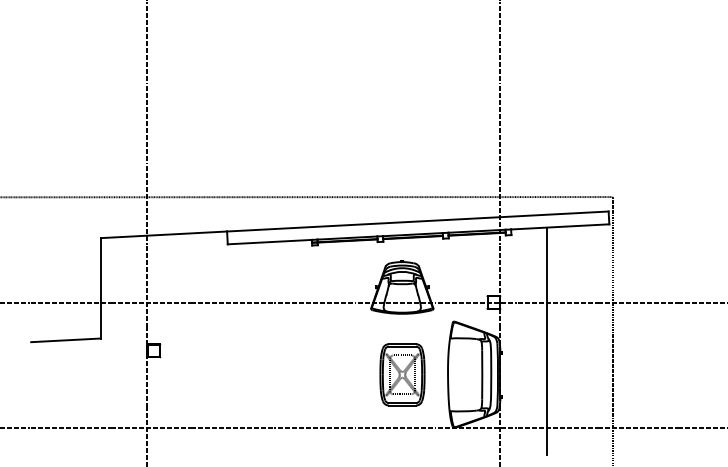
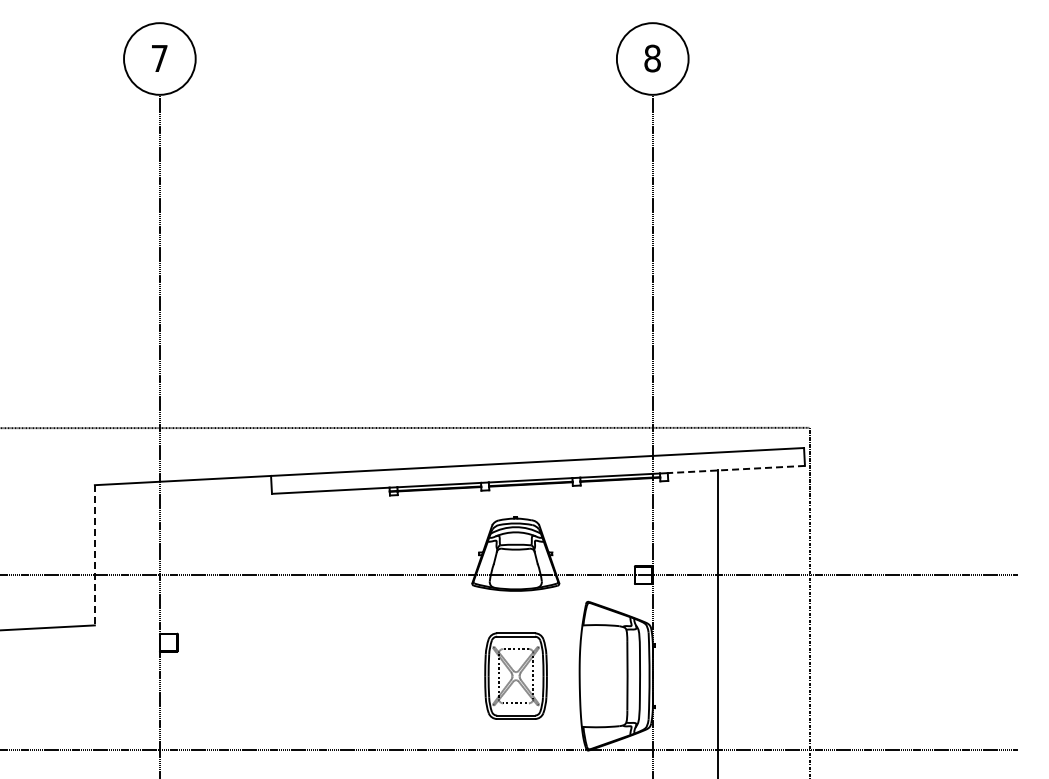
line: (560, 226) -> (736, 469), solid -> dashed
line: (100, 288) -> (94, 555), solid -> dashed

